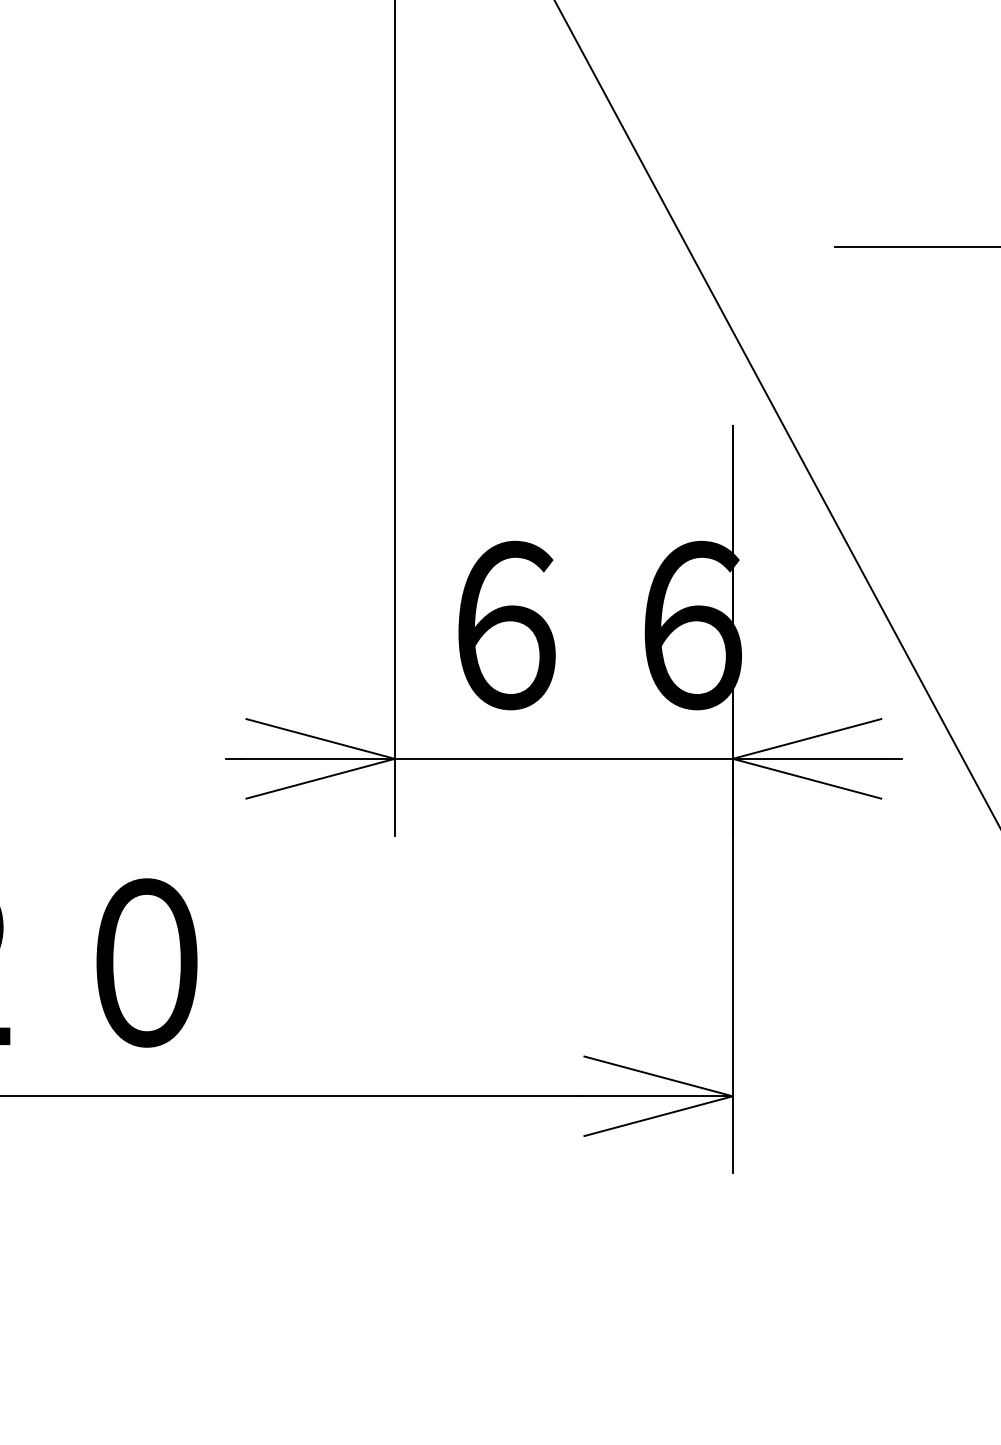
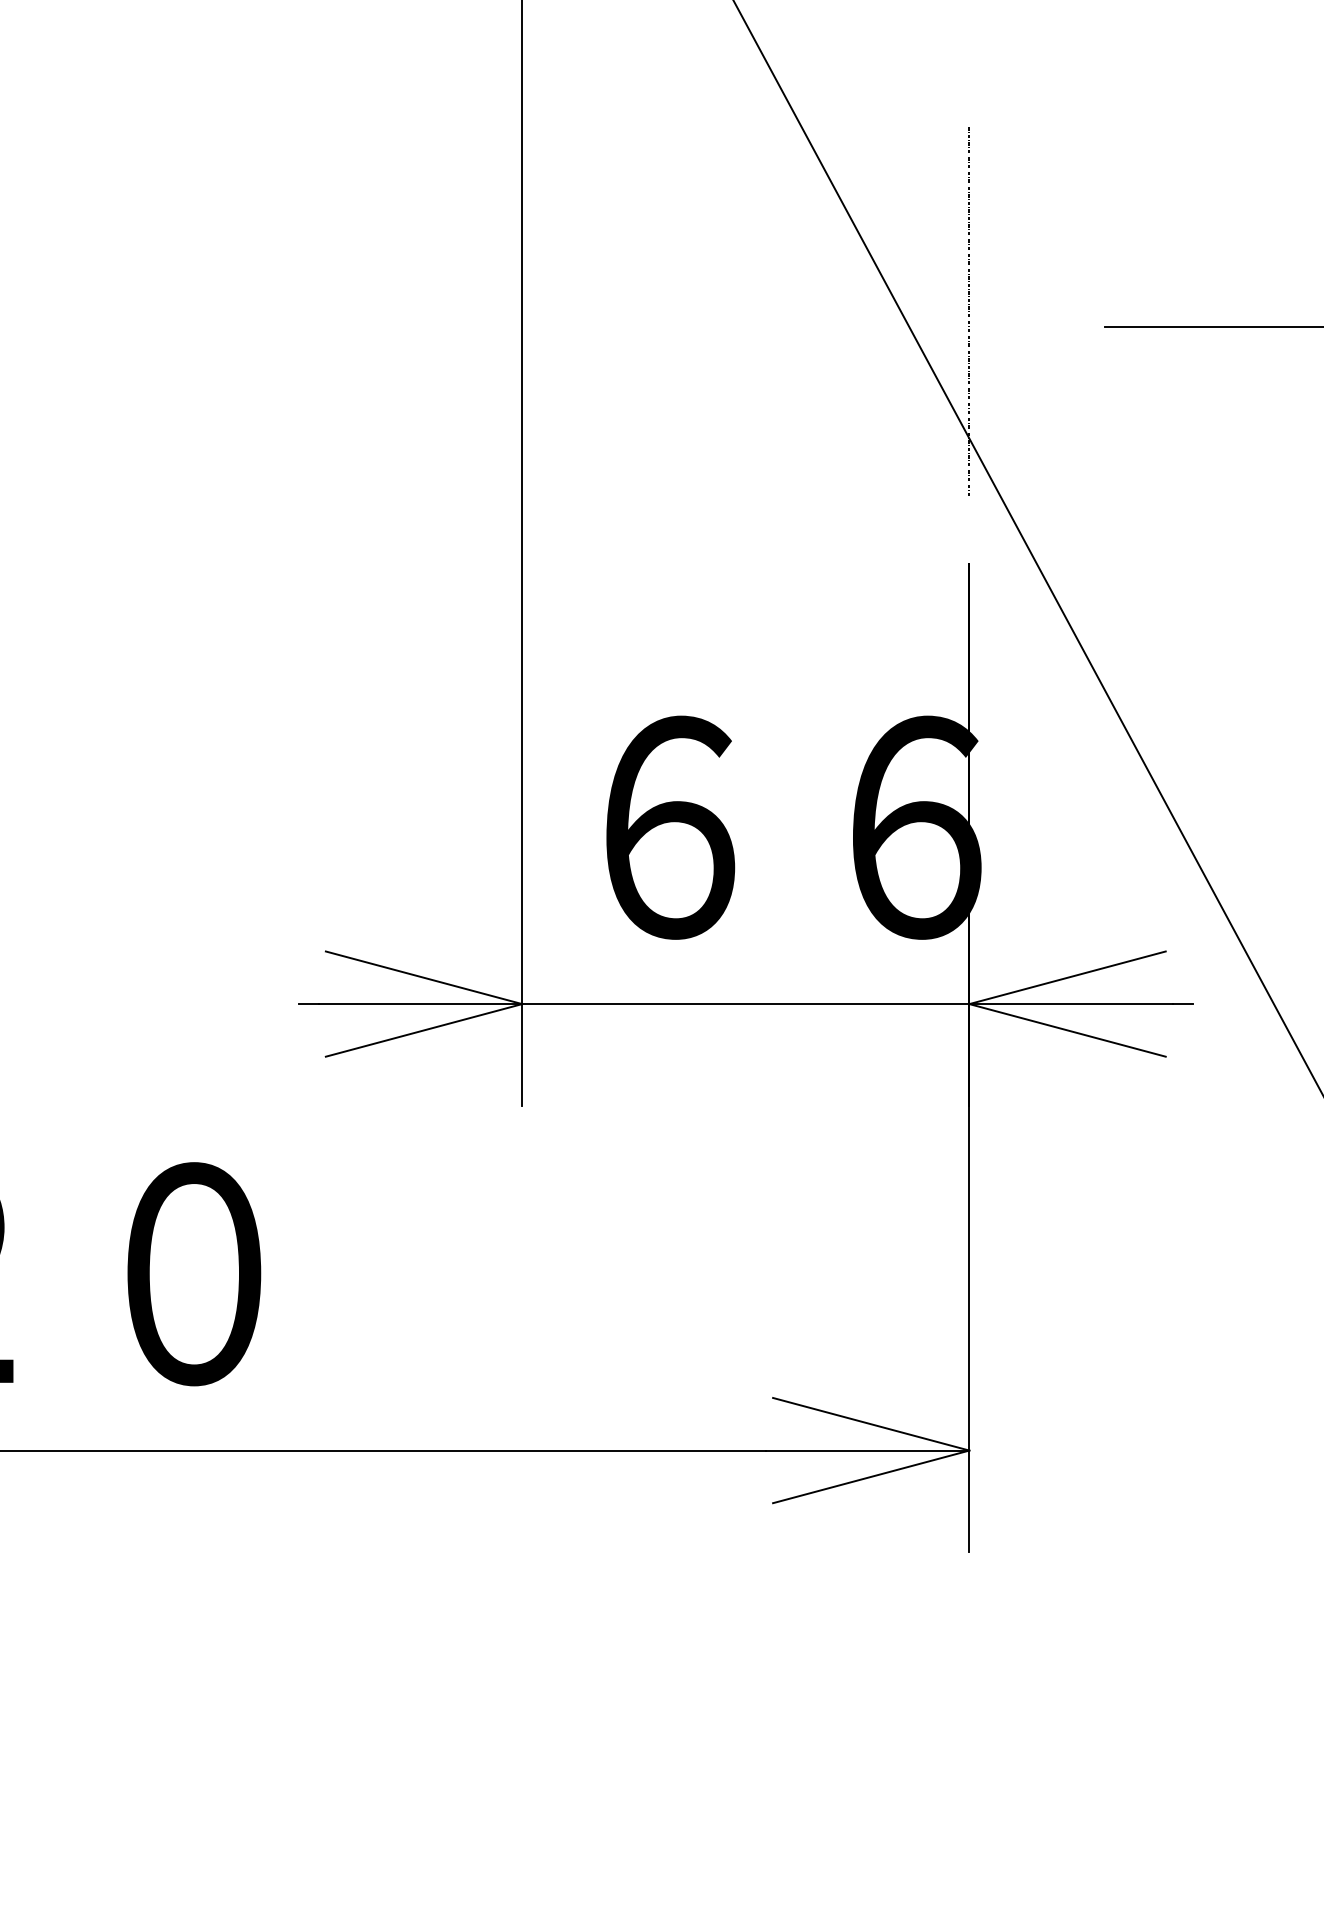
line: (732, 234) -> (969, 310), added

